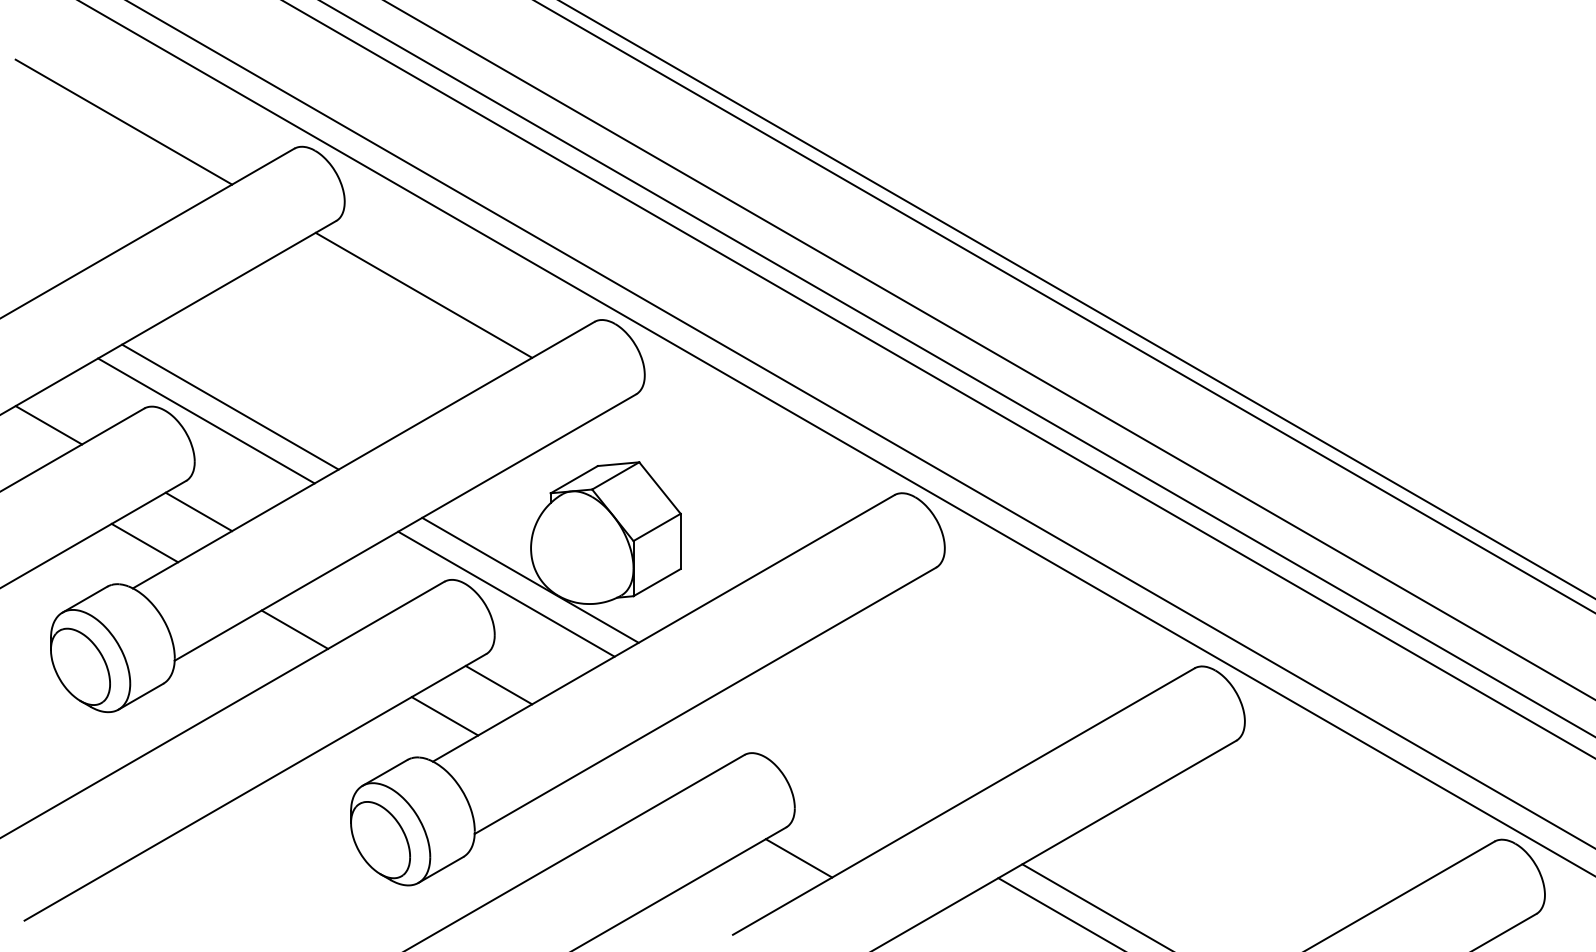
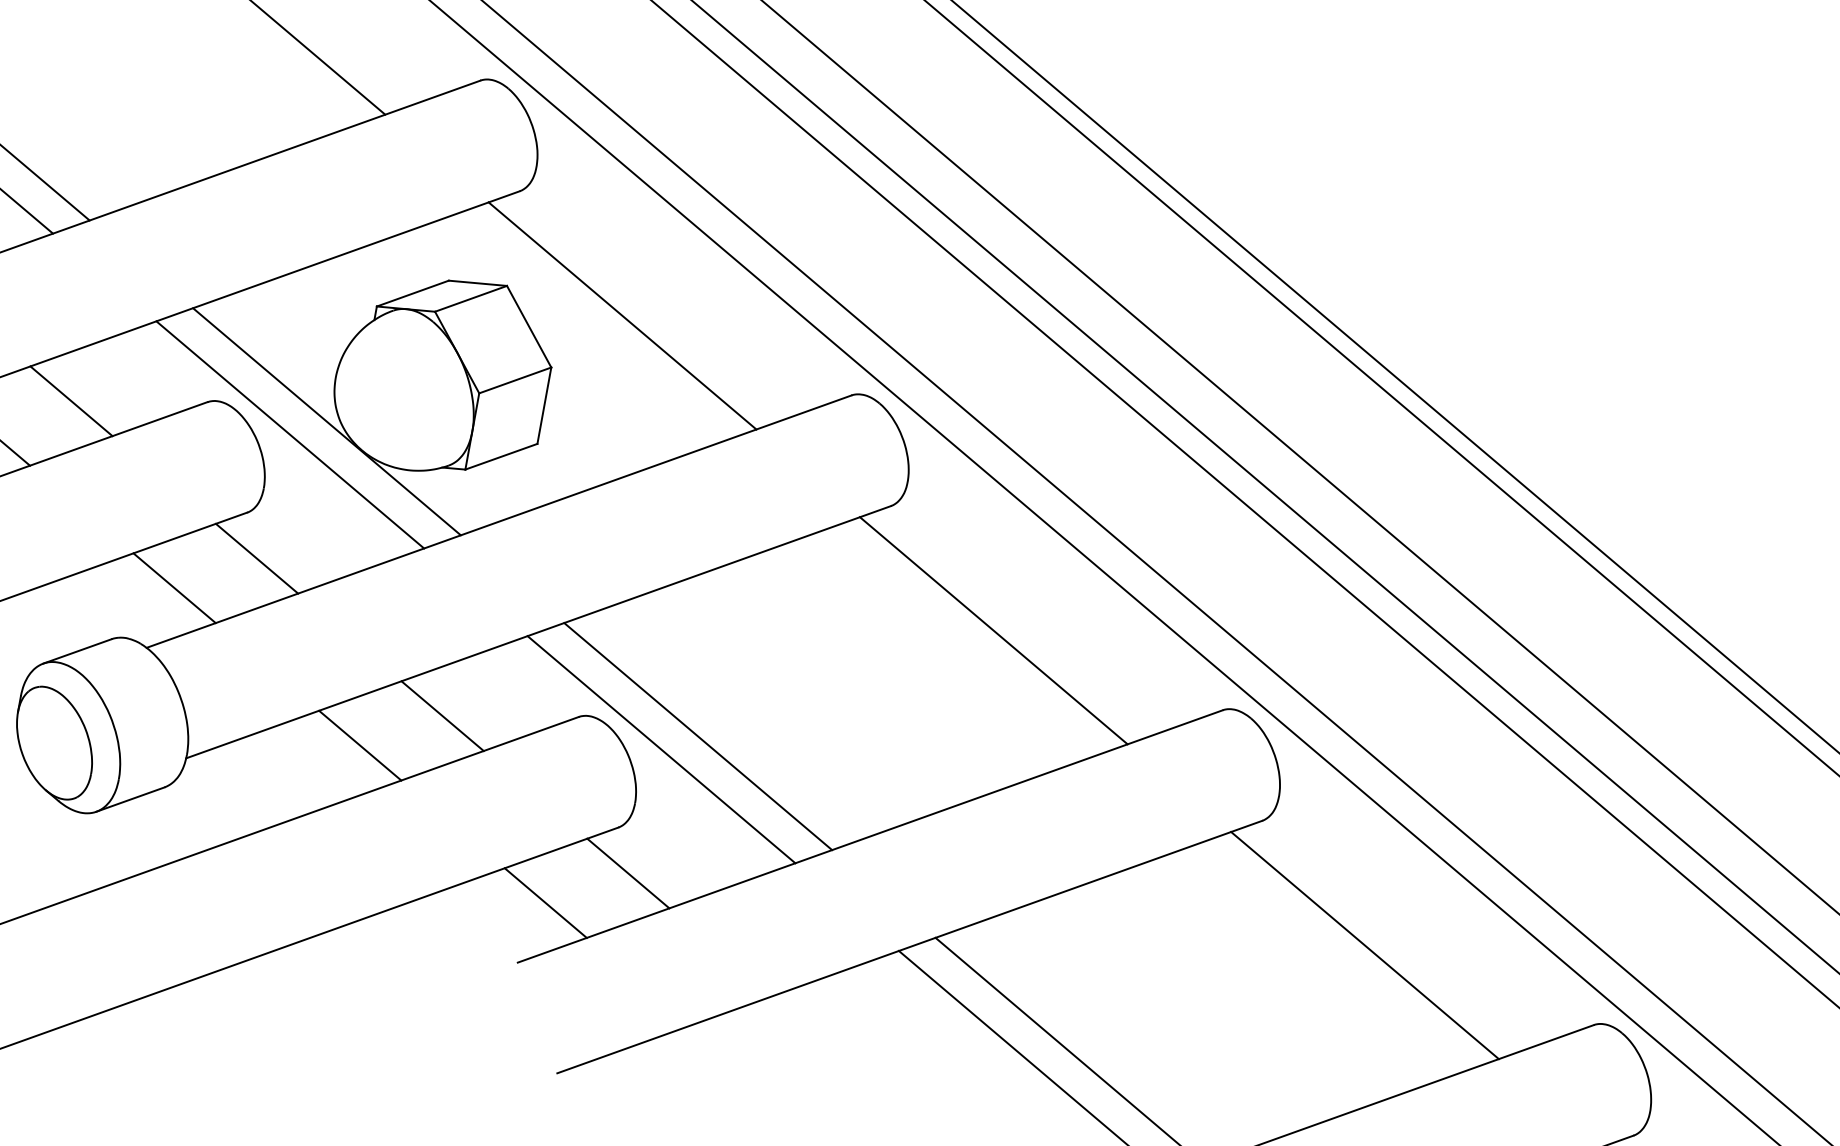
line: (723, 468) -> (621, 315), added
line: (348, 598) -> (70, 401), added
line: (1023, 641) -> (993, 630), added
line: (830, 753) -> (698, 736), added
line: (806, 766) -> (661, 748), added
line: (648, 771) -> (442, 715), added
line: (594, 802) -> (359, 744), added
line: (1323, 814) -> (1364, 944), added
line: (744, 889) -> (545, 902), added

